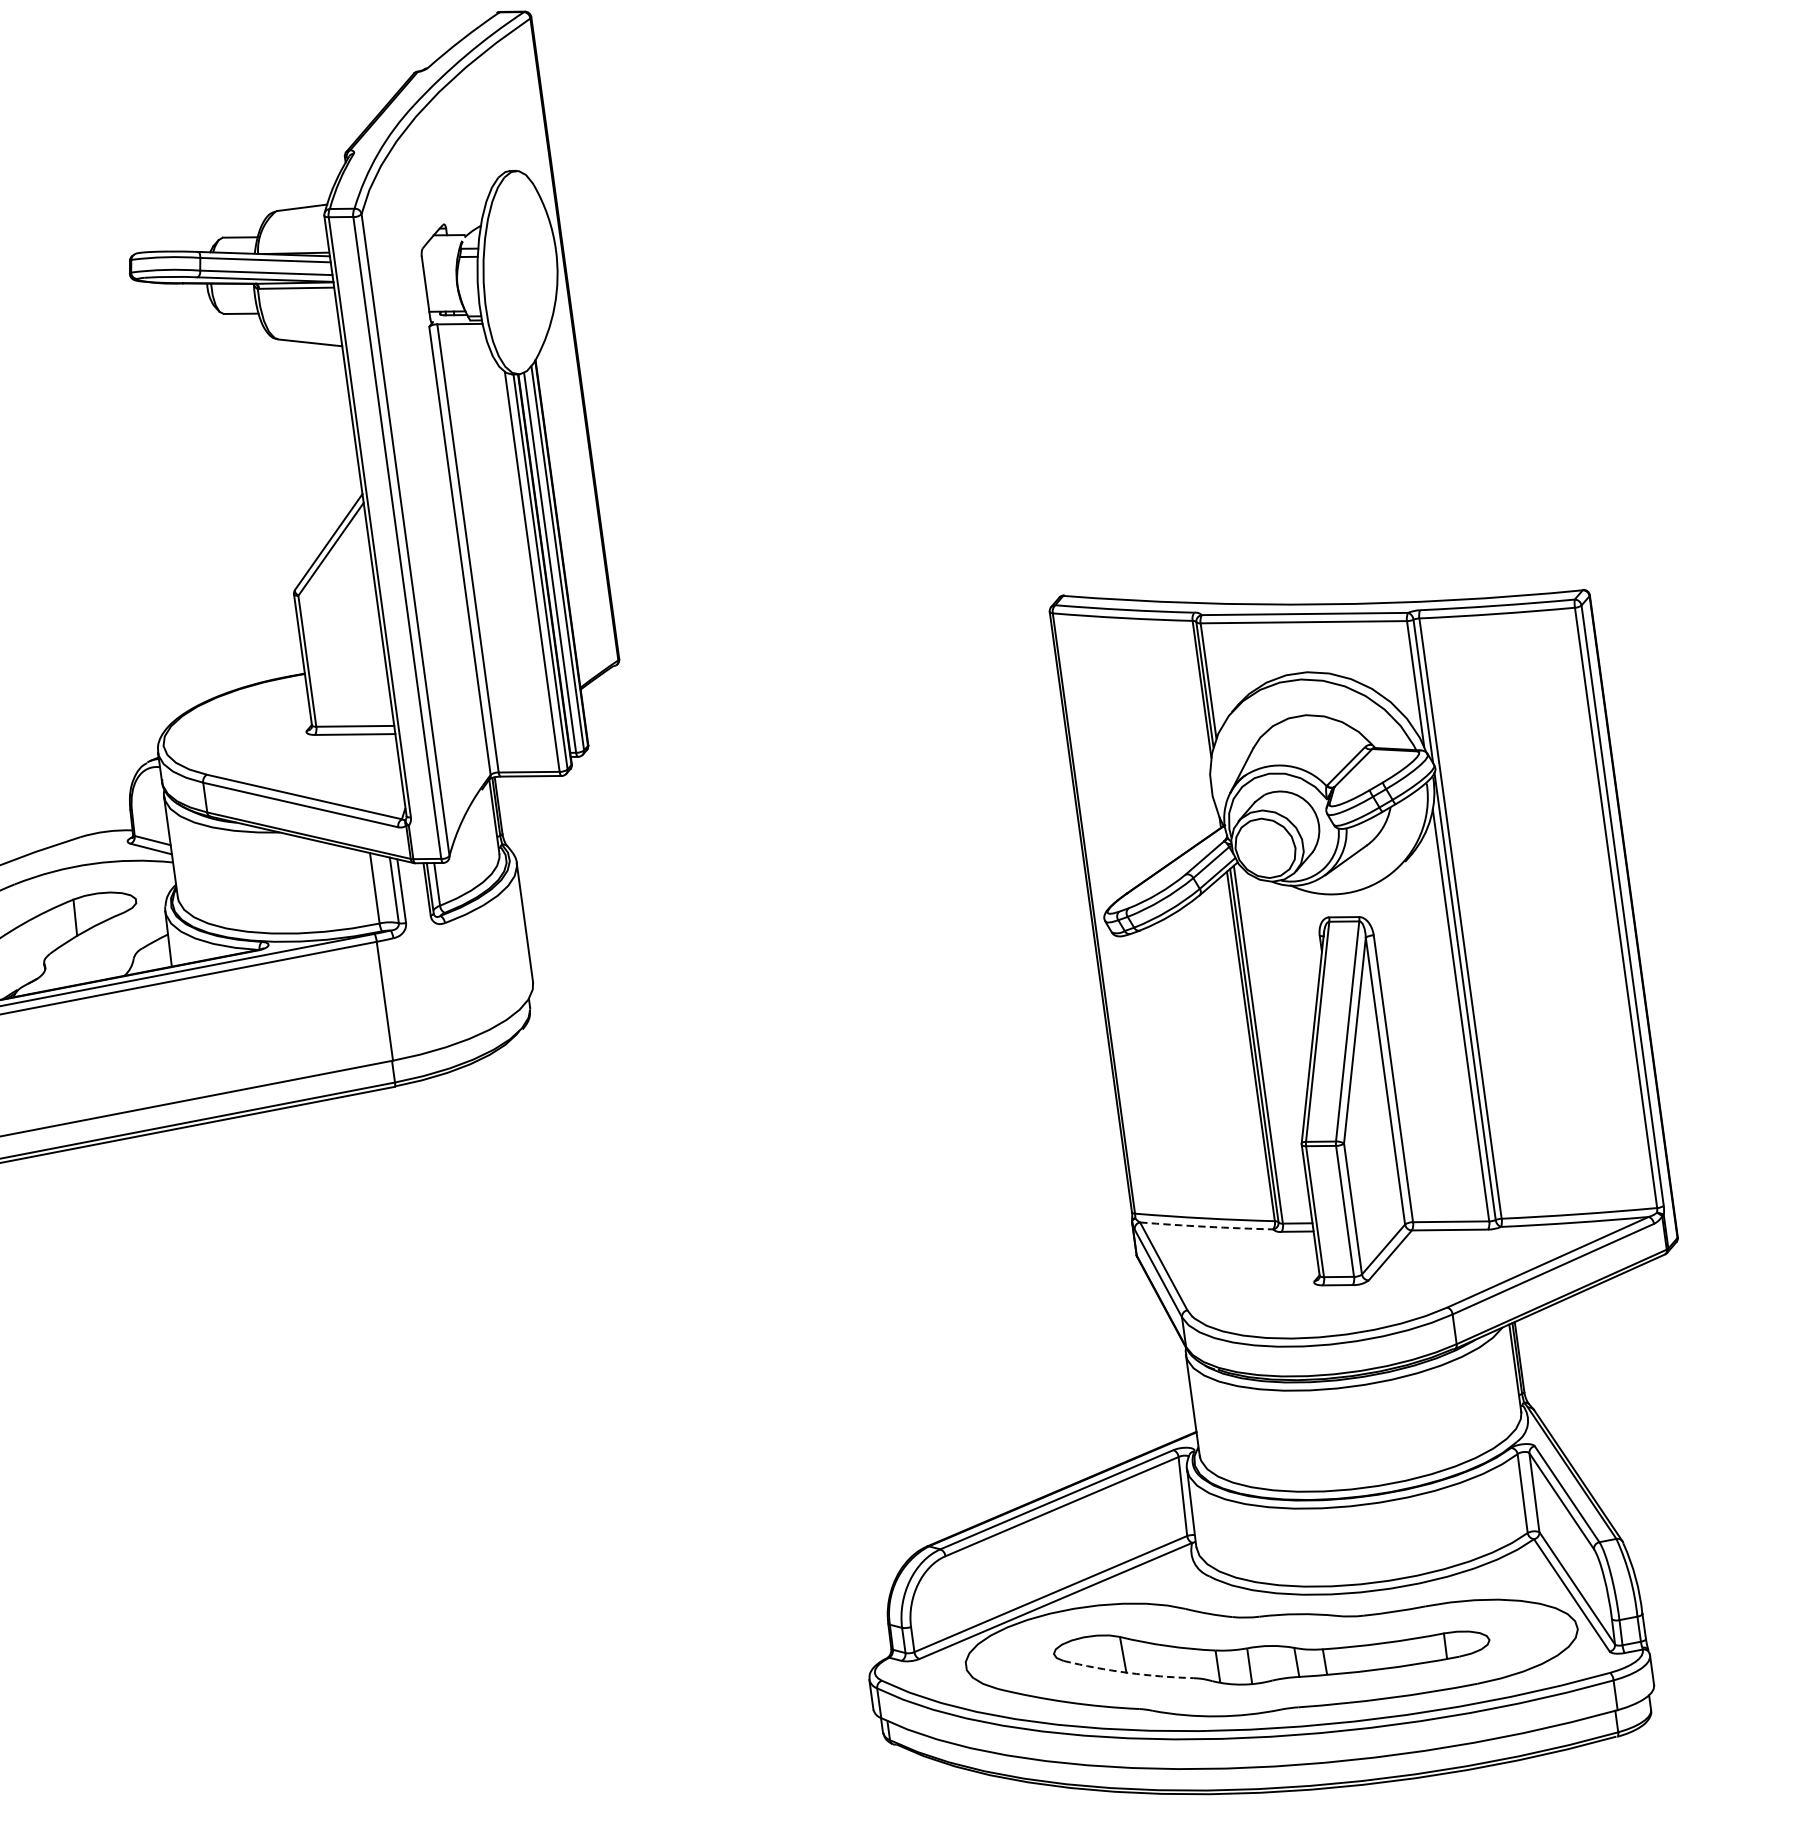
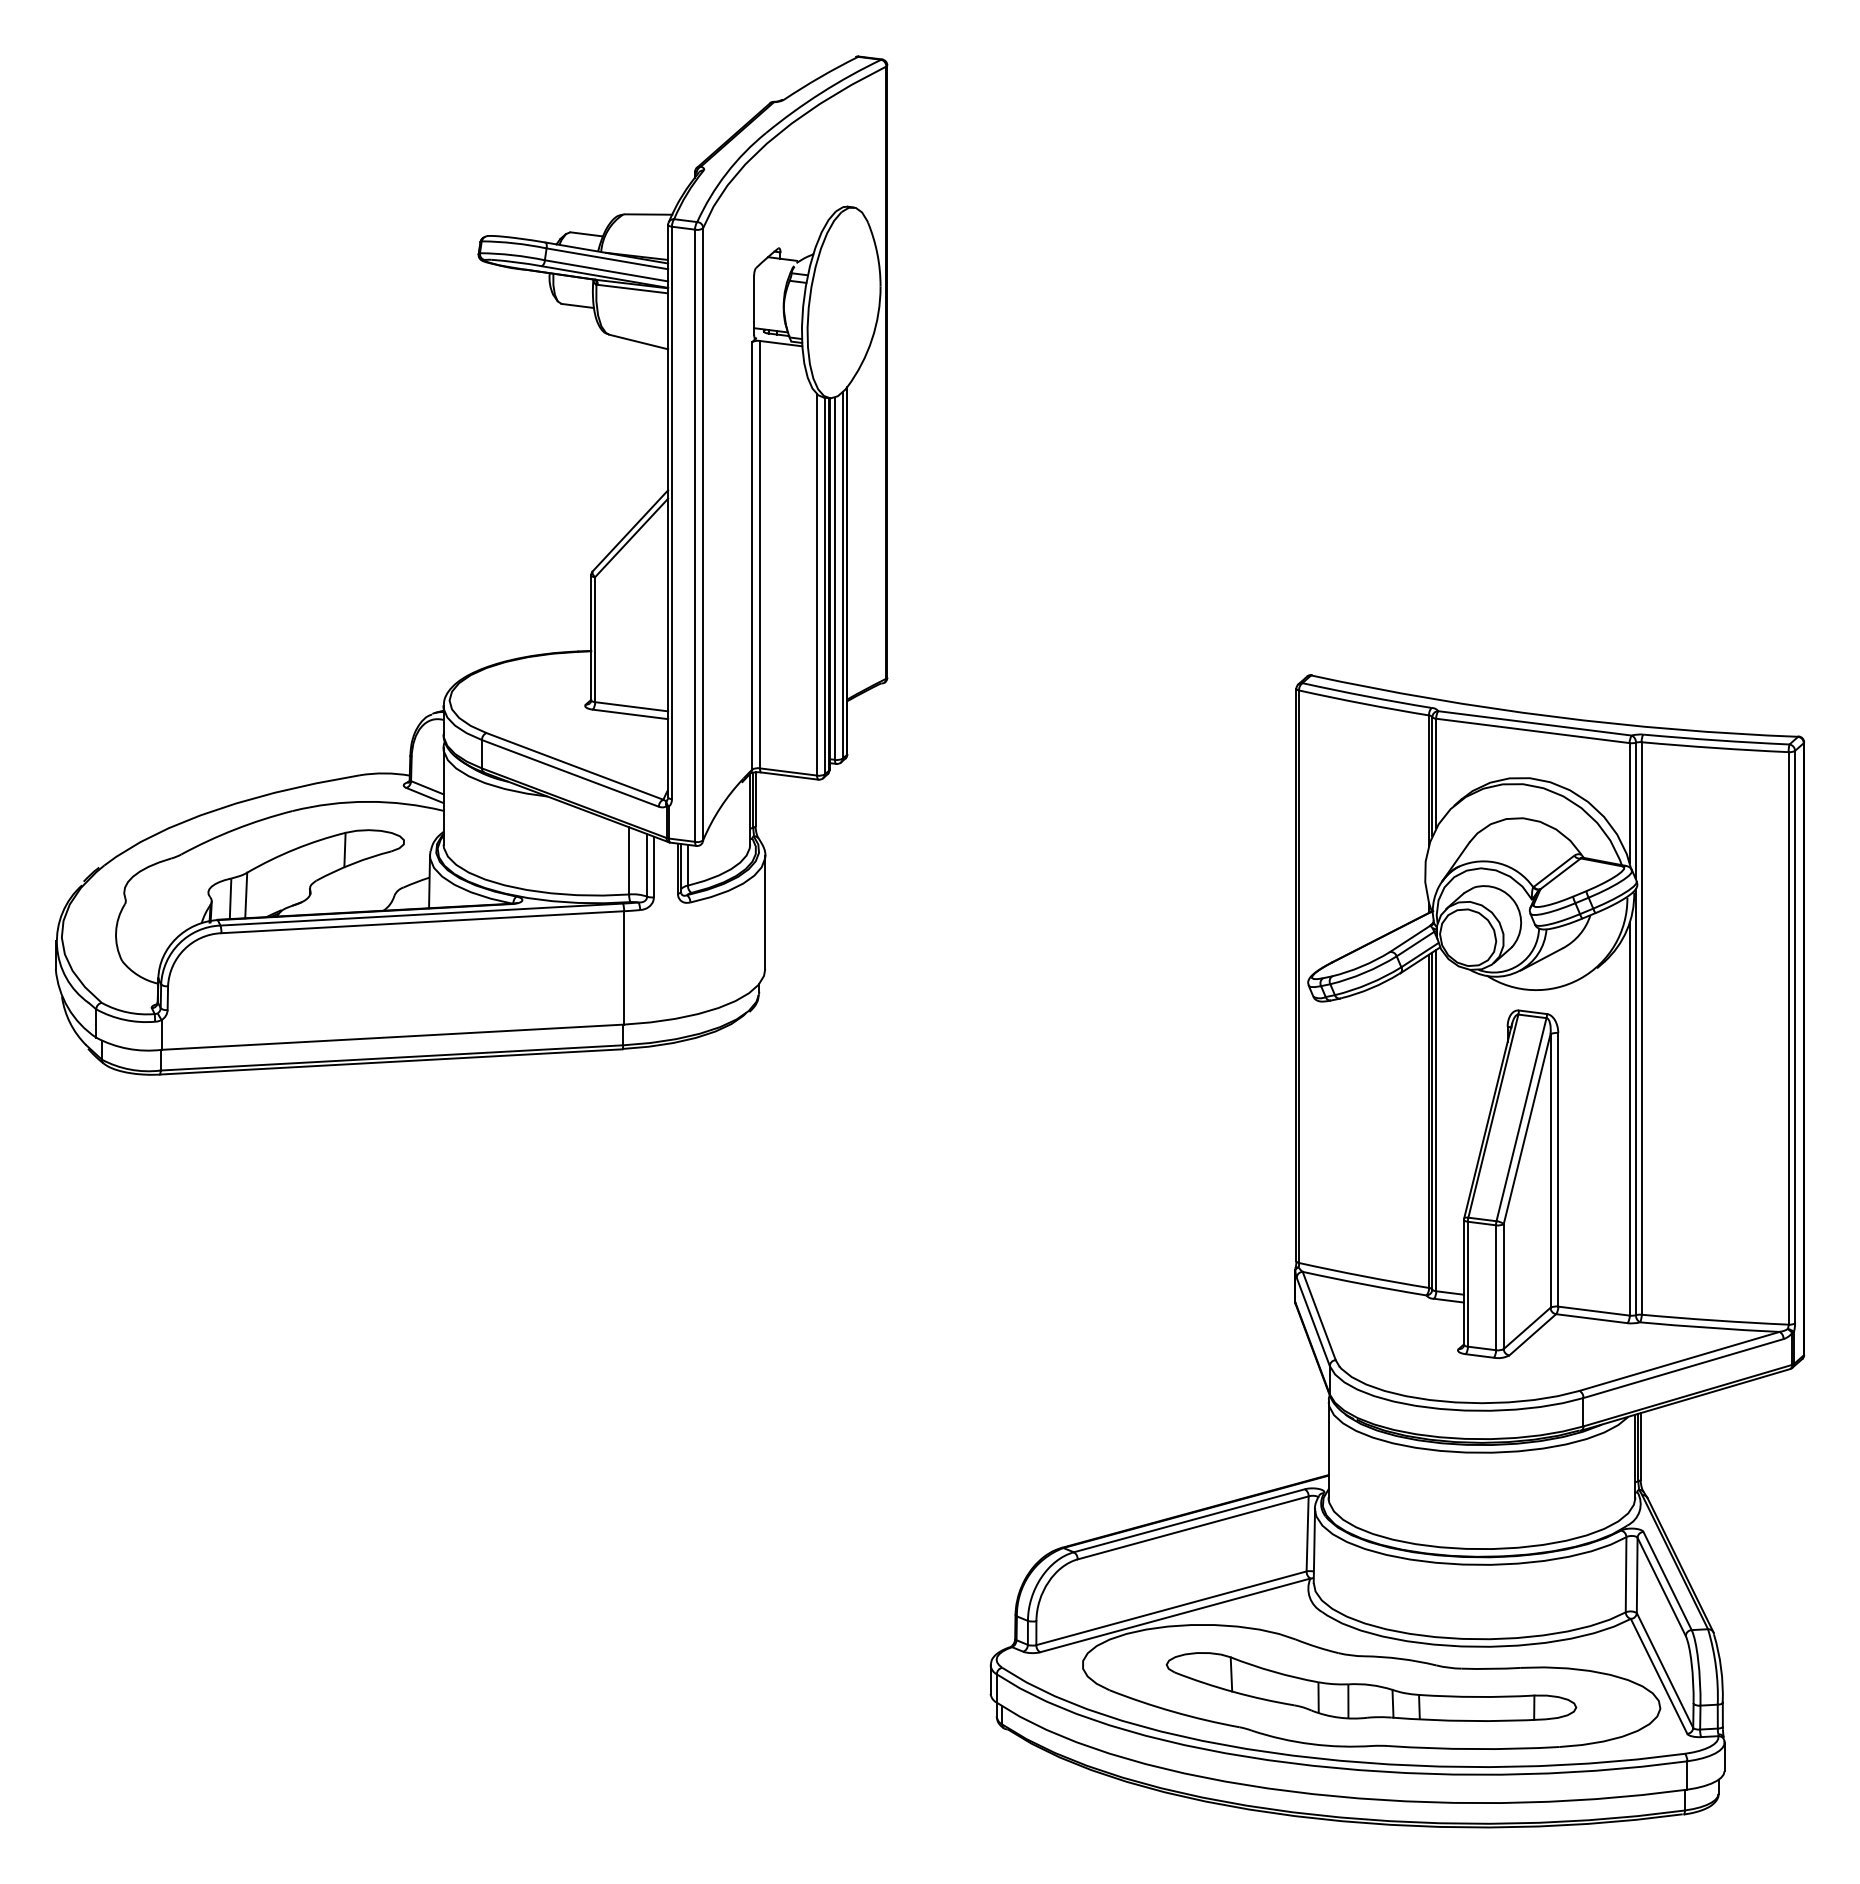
arc: (1206, 1226) -> (1364, 1284), dashed -> solid
arc: (1127, 1673) -> (1233, 1692), dashed -> solid

